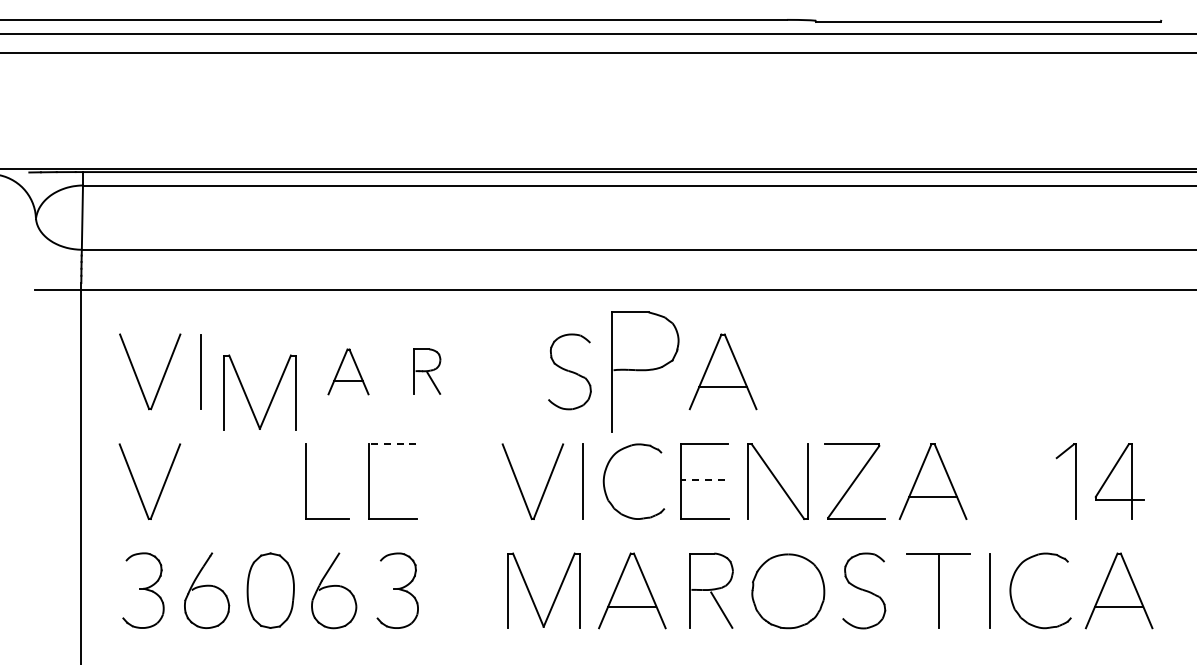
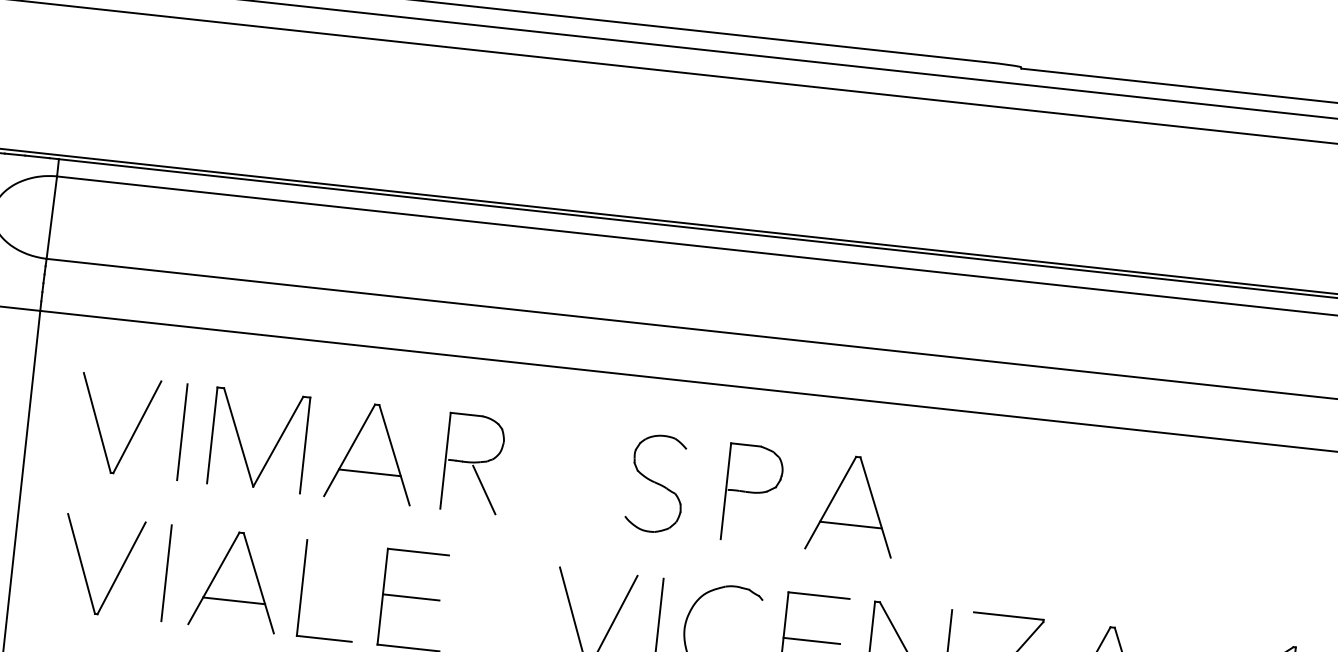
part: (348, 371) -> (372, 452), size x1.67
part: (427, 371) -> (473, 463), size x1.67
part: (644, 371) -> (752, 493), size x0.62
part: (248, 398) -> (242, 446), moved
line: (392, 444) -> (418, 552), dashed -> solid
line: (390, 479) -> (410, 596), added
line: (702, 479) -> (811, 640), dashed -> solid
line: (200, 481) -> (166, 572), added
part: (254, 481) -> (236, 580), added

